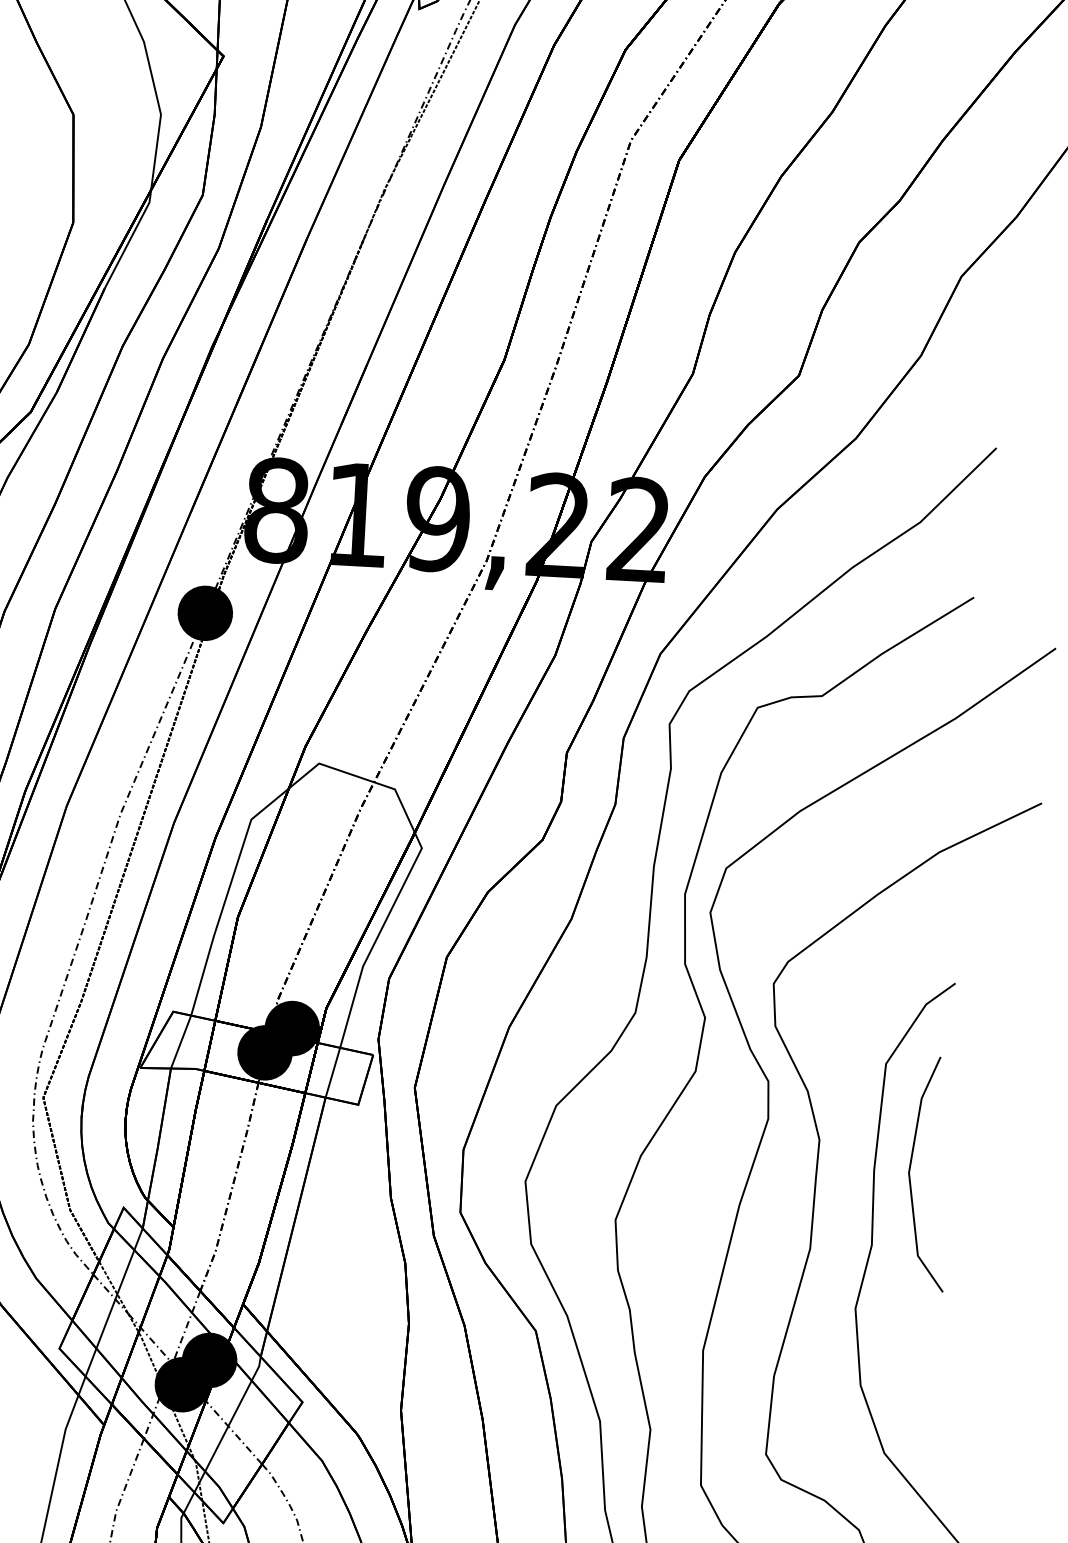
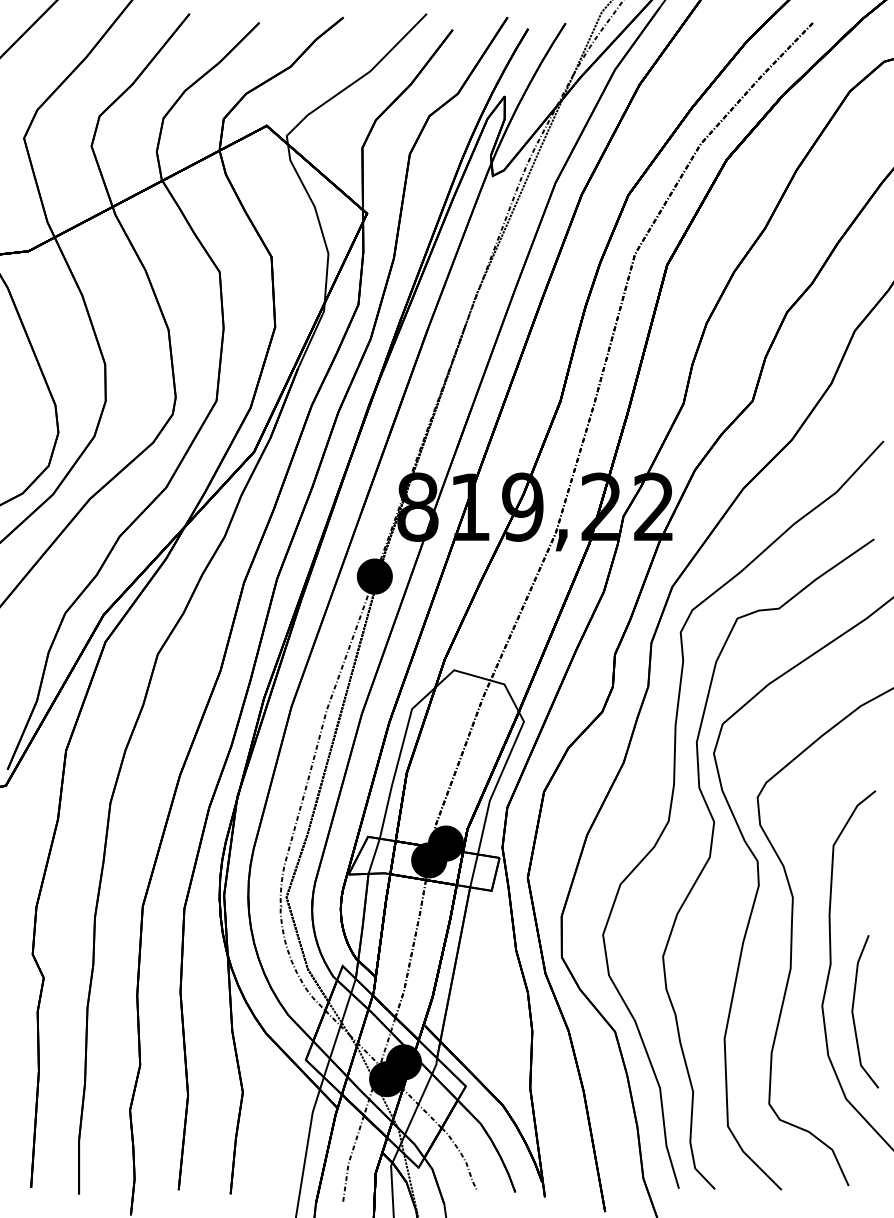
part: (910, 1172) -> (853, 1011), moved

